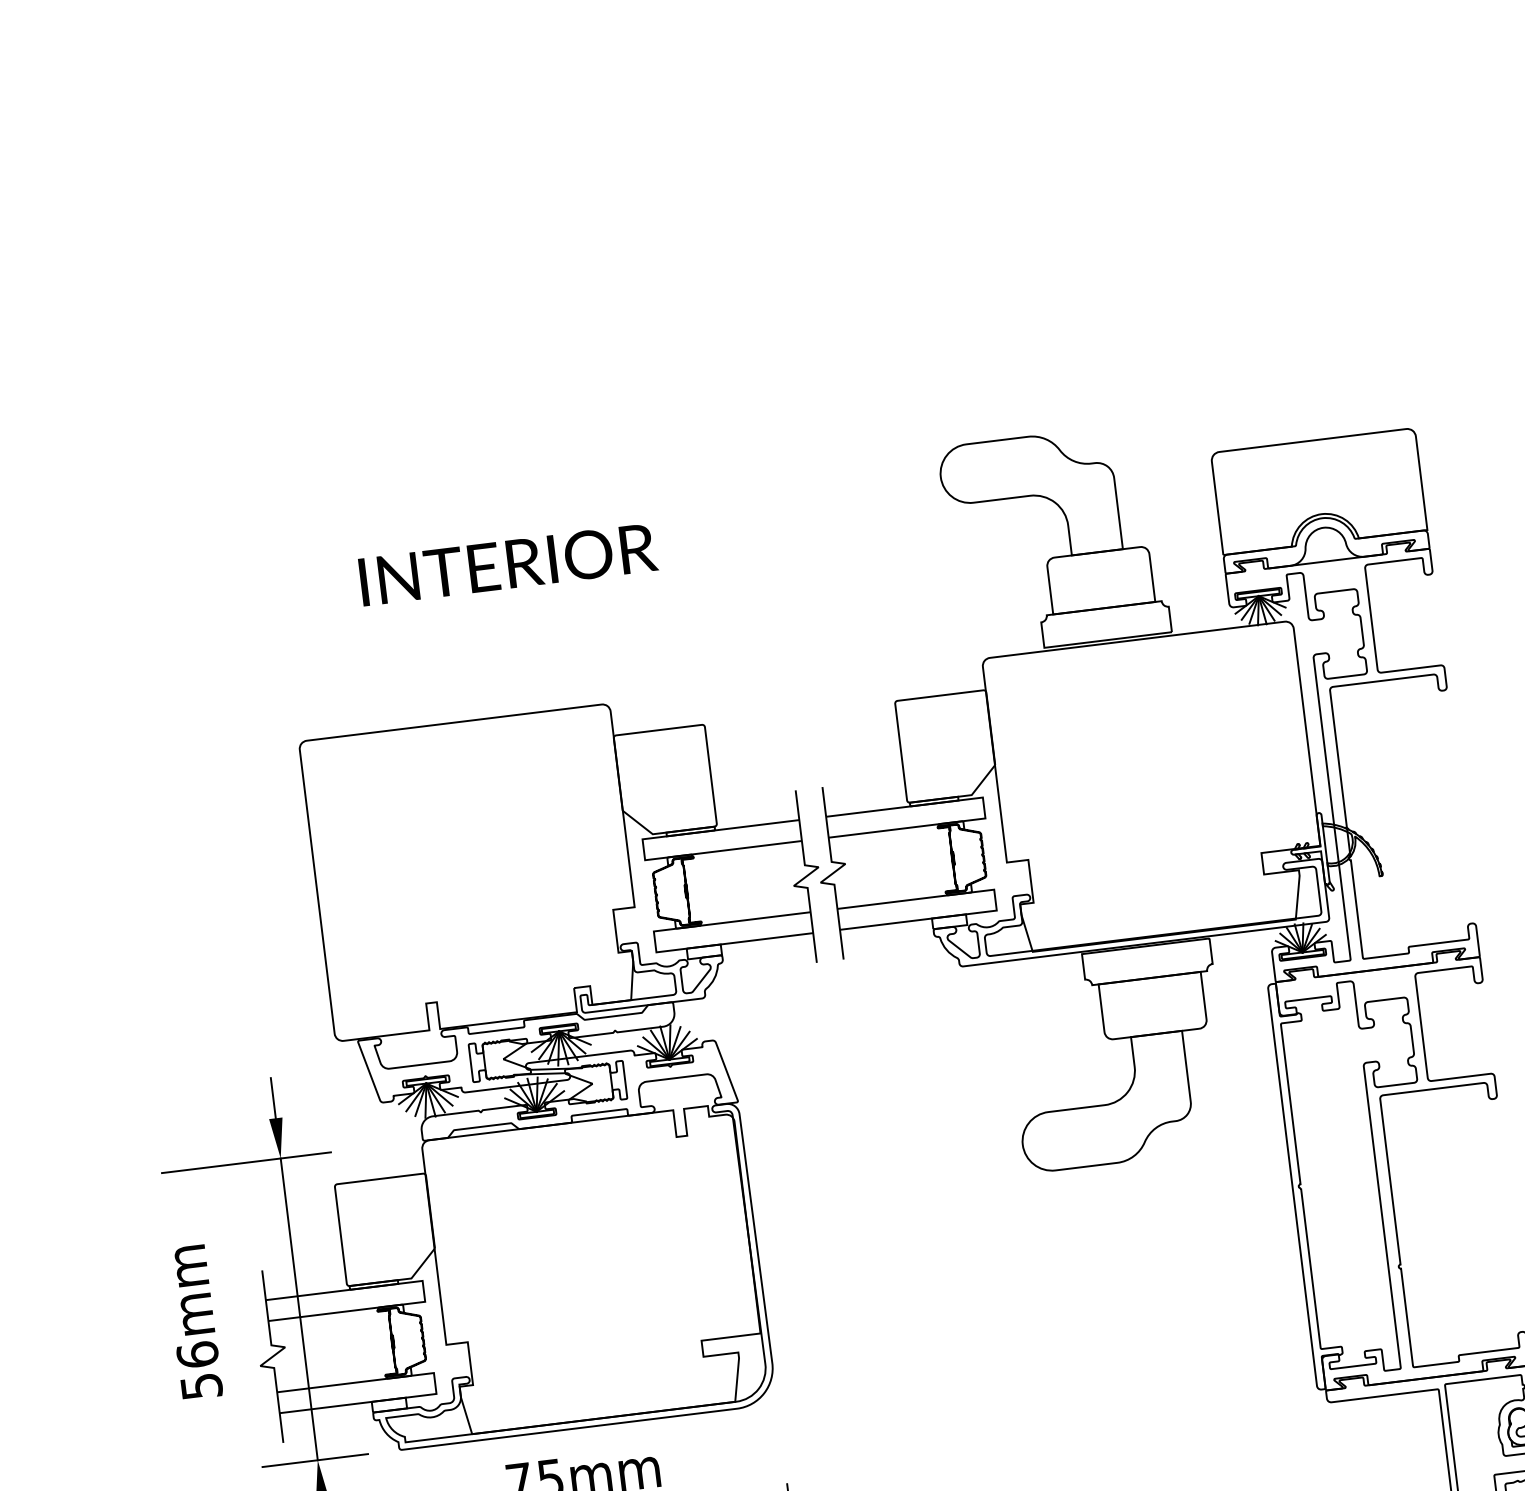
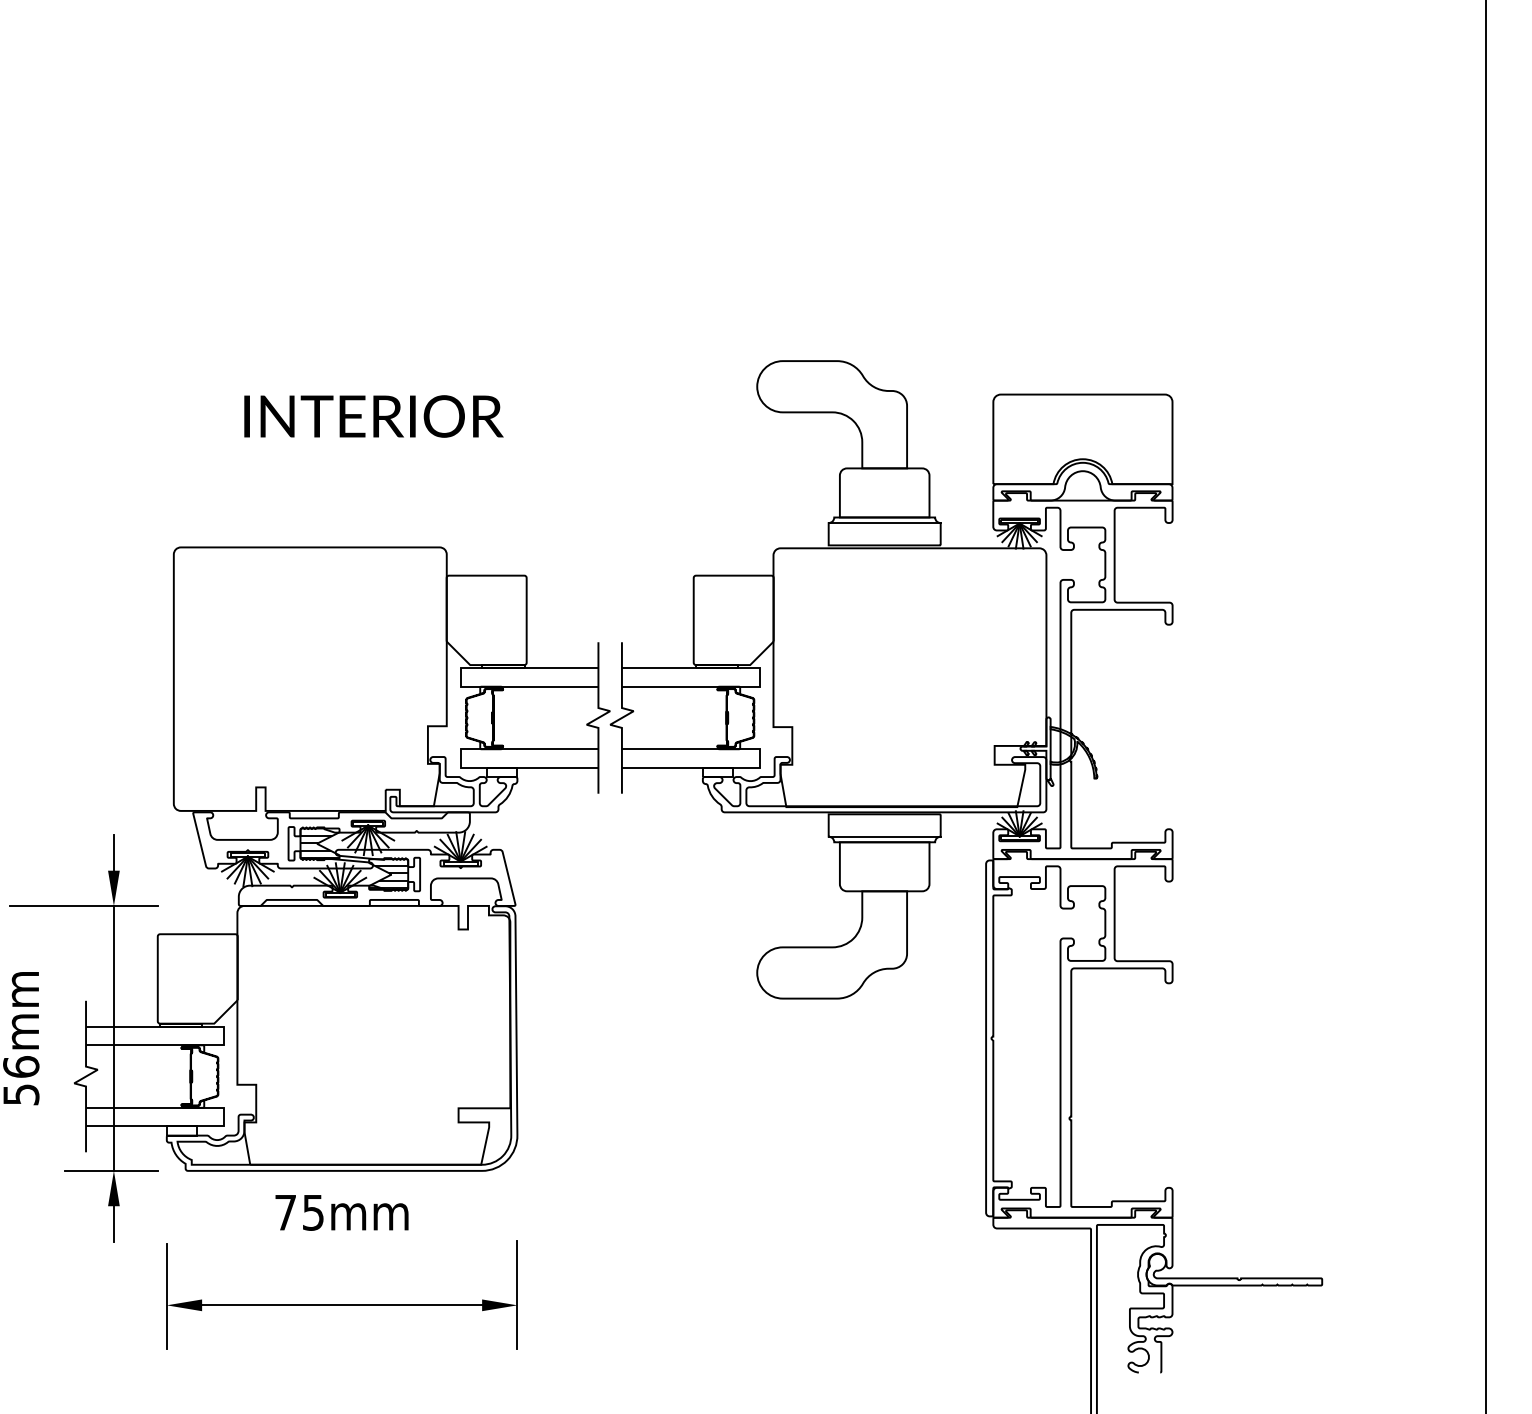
line: (1104, 615) -> (884, 523), added
line: (1148, 971) -> (884, 836), added
hatch: (506, 1061) -> (319, 846), added
hatch: (589, 1086) -> (388, 876), added

